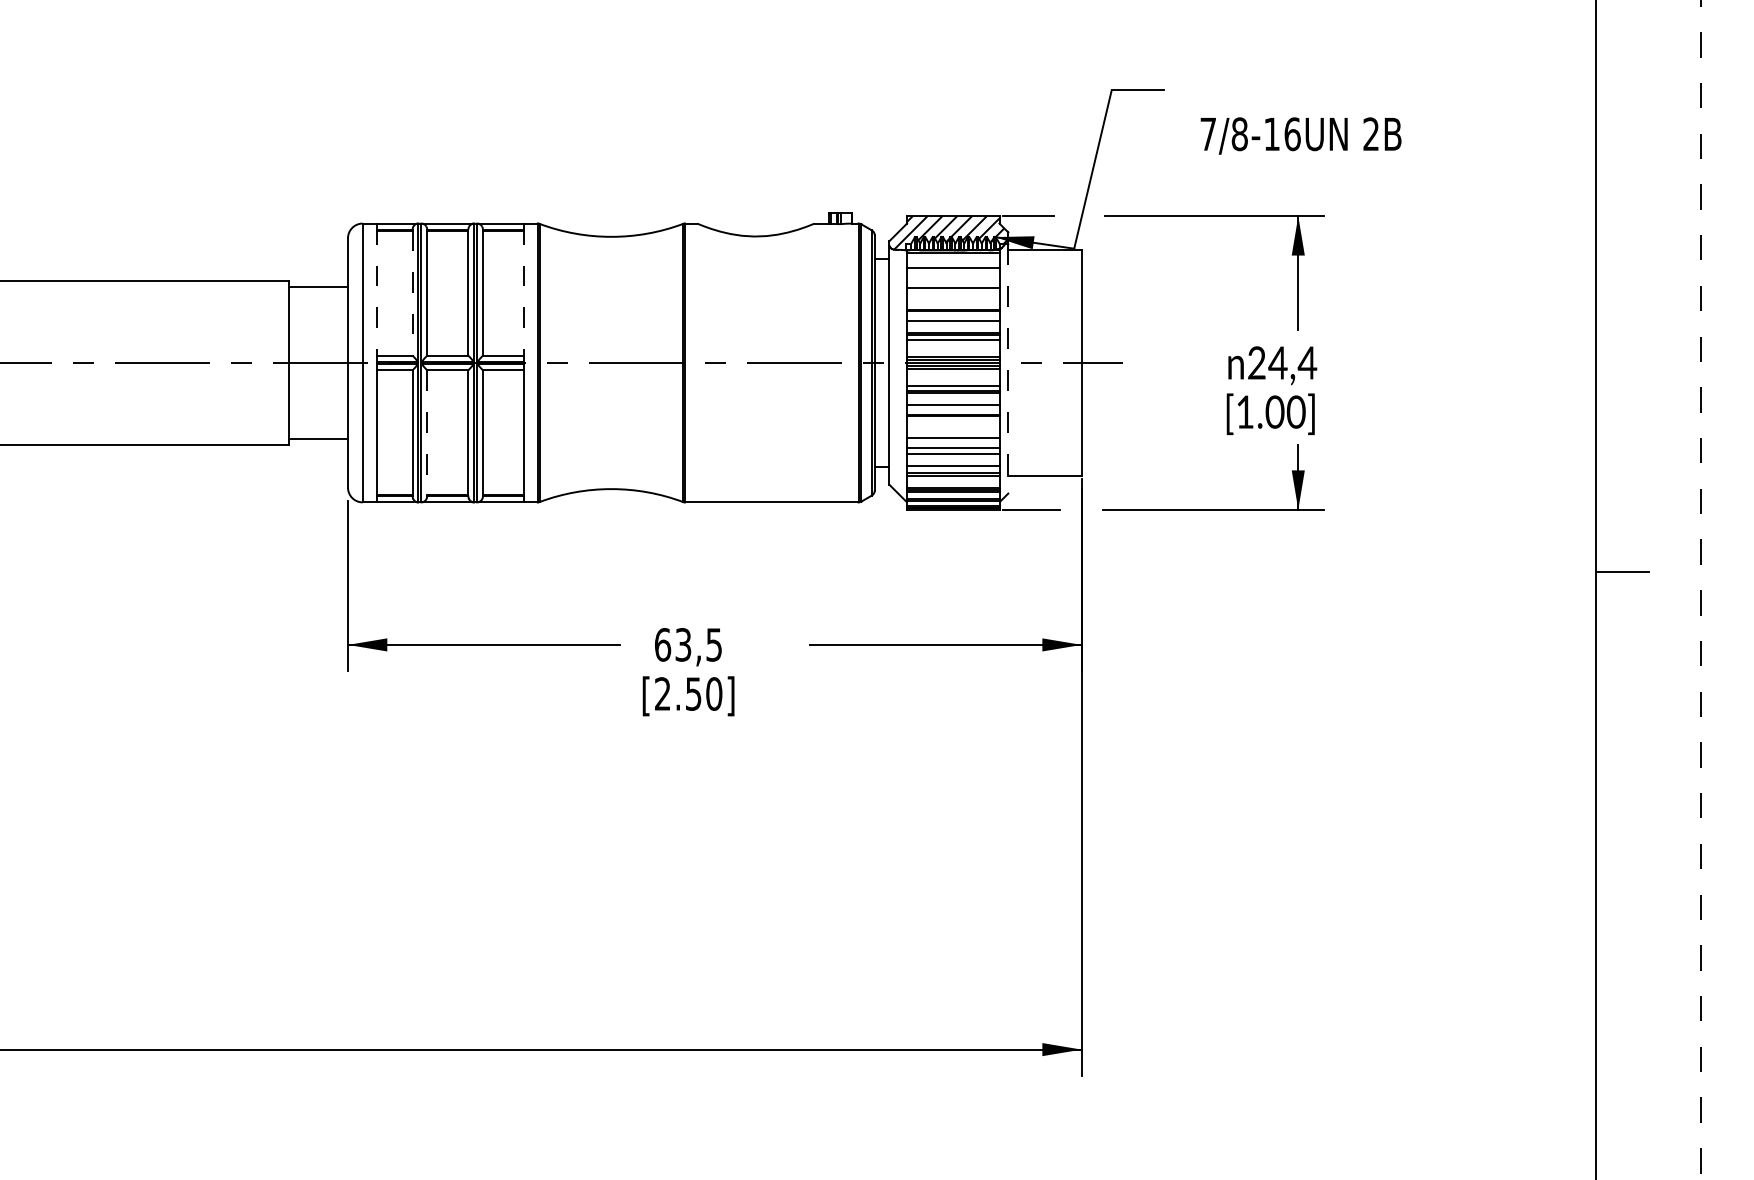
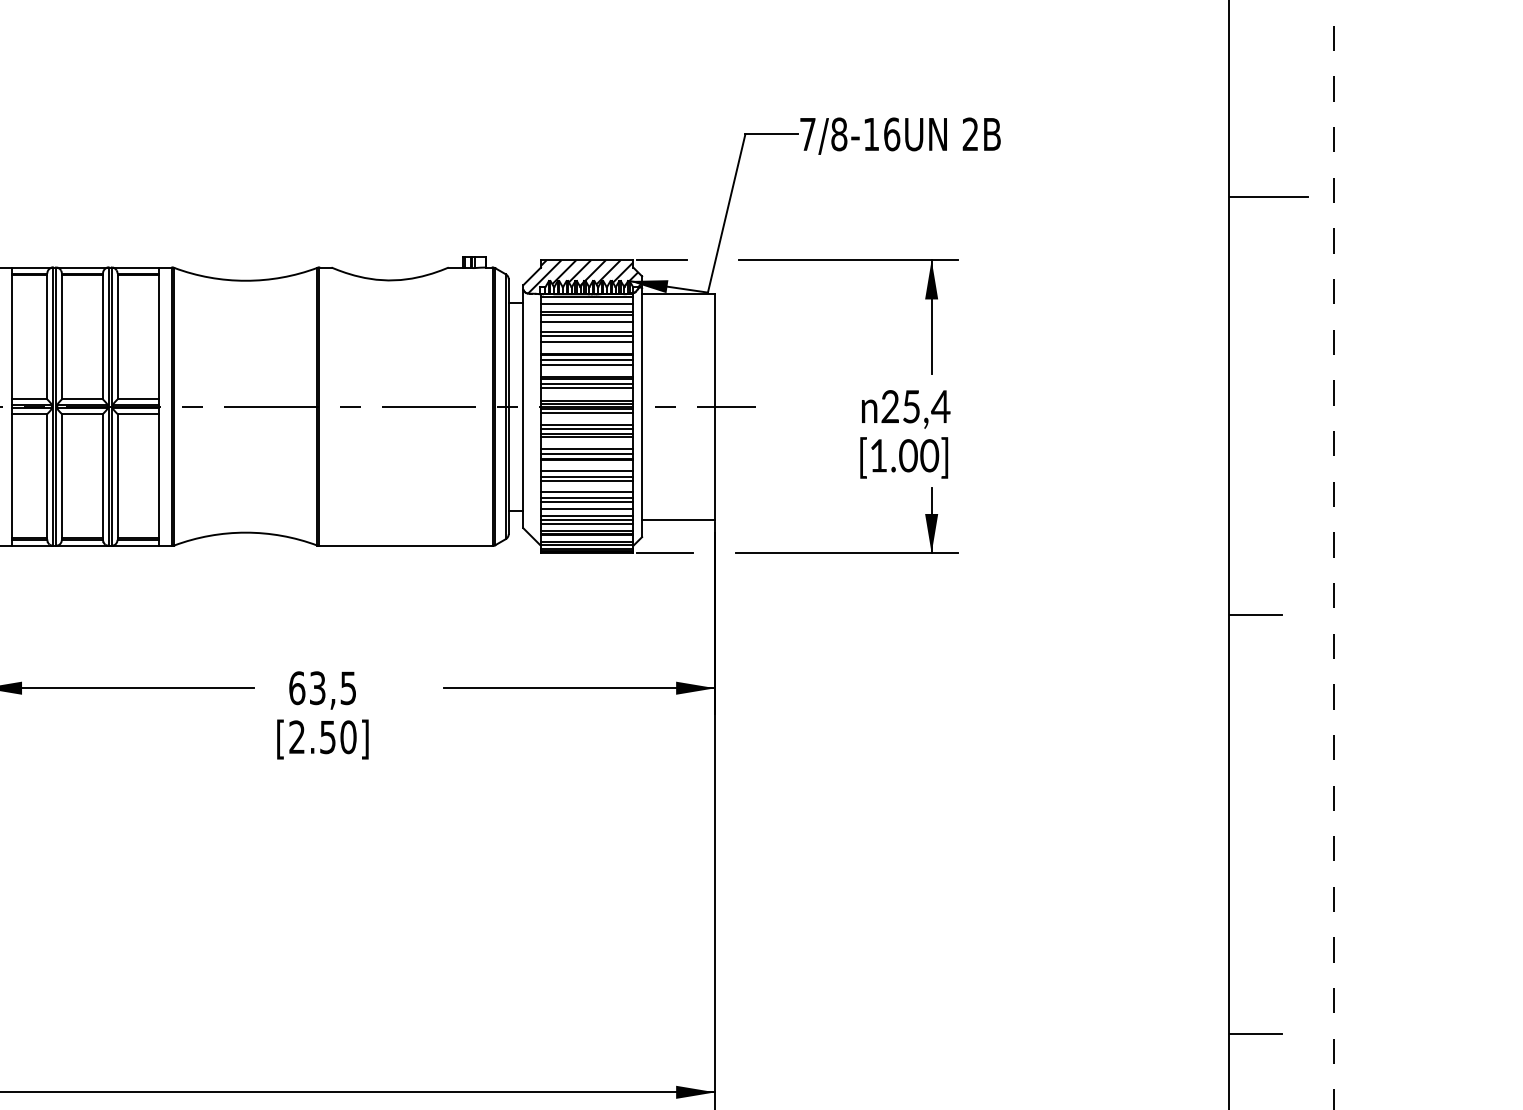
text: (1300, 135) -> (899, 135), moved
line: (1635, 152) -> (1268, 196), added
line: (953, 260) -> (587, 304), added
line: (953, 271) -> (587, 315), added
line: (953, 278) -> (587, 322), added
line: (377, 292) -> (12, 336), dashed -> solid
line: (412, 292) -> (47, 336), dashed -> solid
line: (524, 292) -> (159, 336), dashed -> solid
line: (953, 292) -> (587, 336), added
line: (953, 298) -> (587, 342), added
line: (953, 315) -> (587, 359), added
line: (953, 344) -> (587, 388), added
text: (1277, 362) -> (910, 406), 24,4 -> 25,4
line: (1008, 368) -> (642, 412), dashed -> solid
line: (953, 381) -> (587, 425), added
line: (953, 410) -> (587, 454), added
line: (953, 427) -> (587, 471), added
line: (427, 433) -> (62, 477), dashed -> solid
line: (953, 433) -> (587, 477), added
line: (953, 458) -> (587, 502), added
line: (953, 480) -> (587, 524), added
line: (1622, 991) -> (1255, 1034), added

